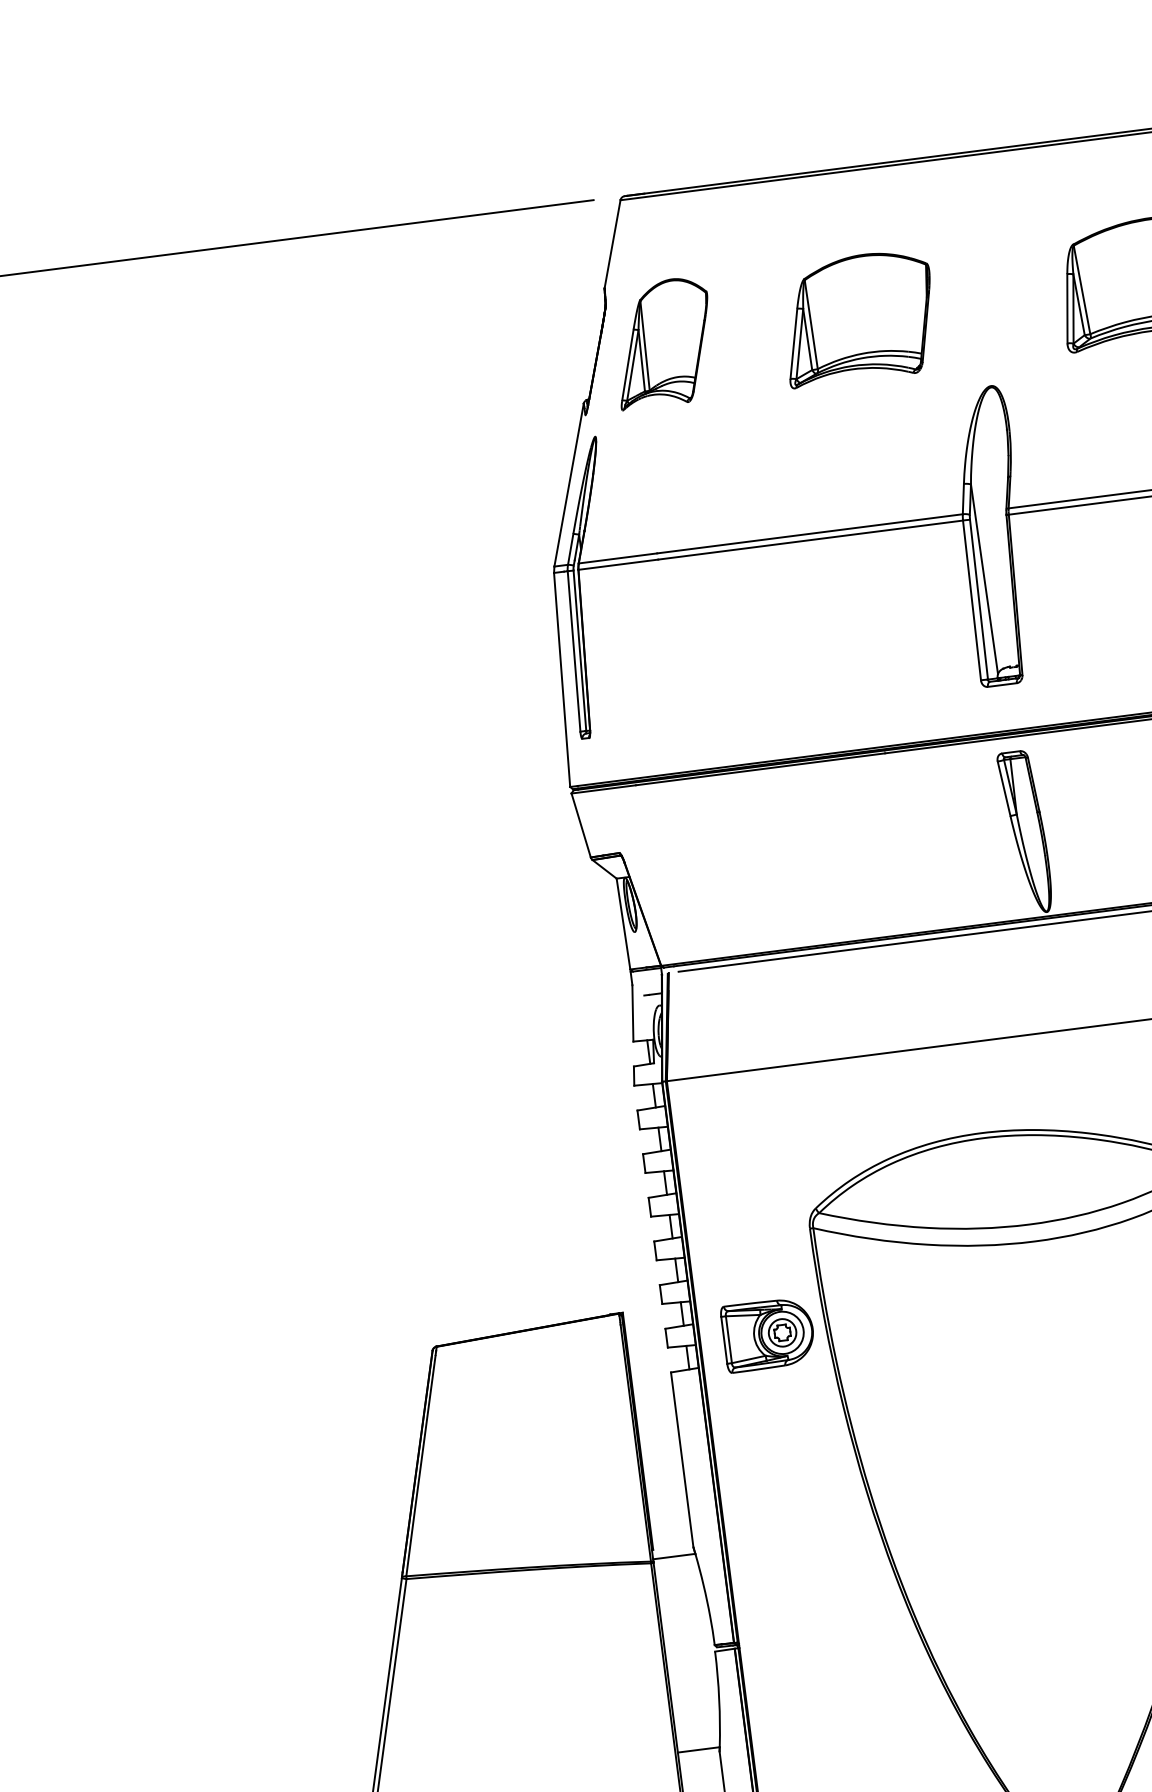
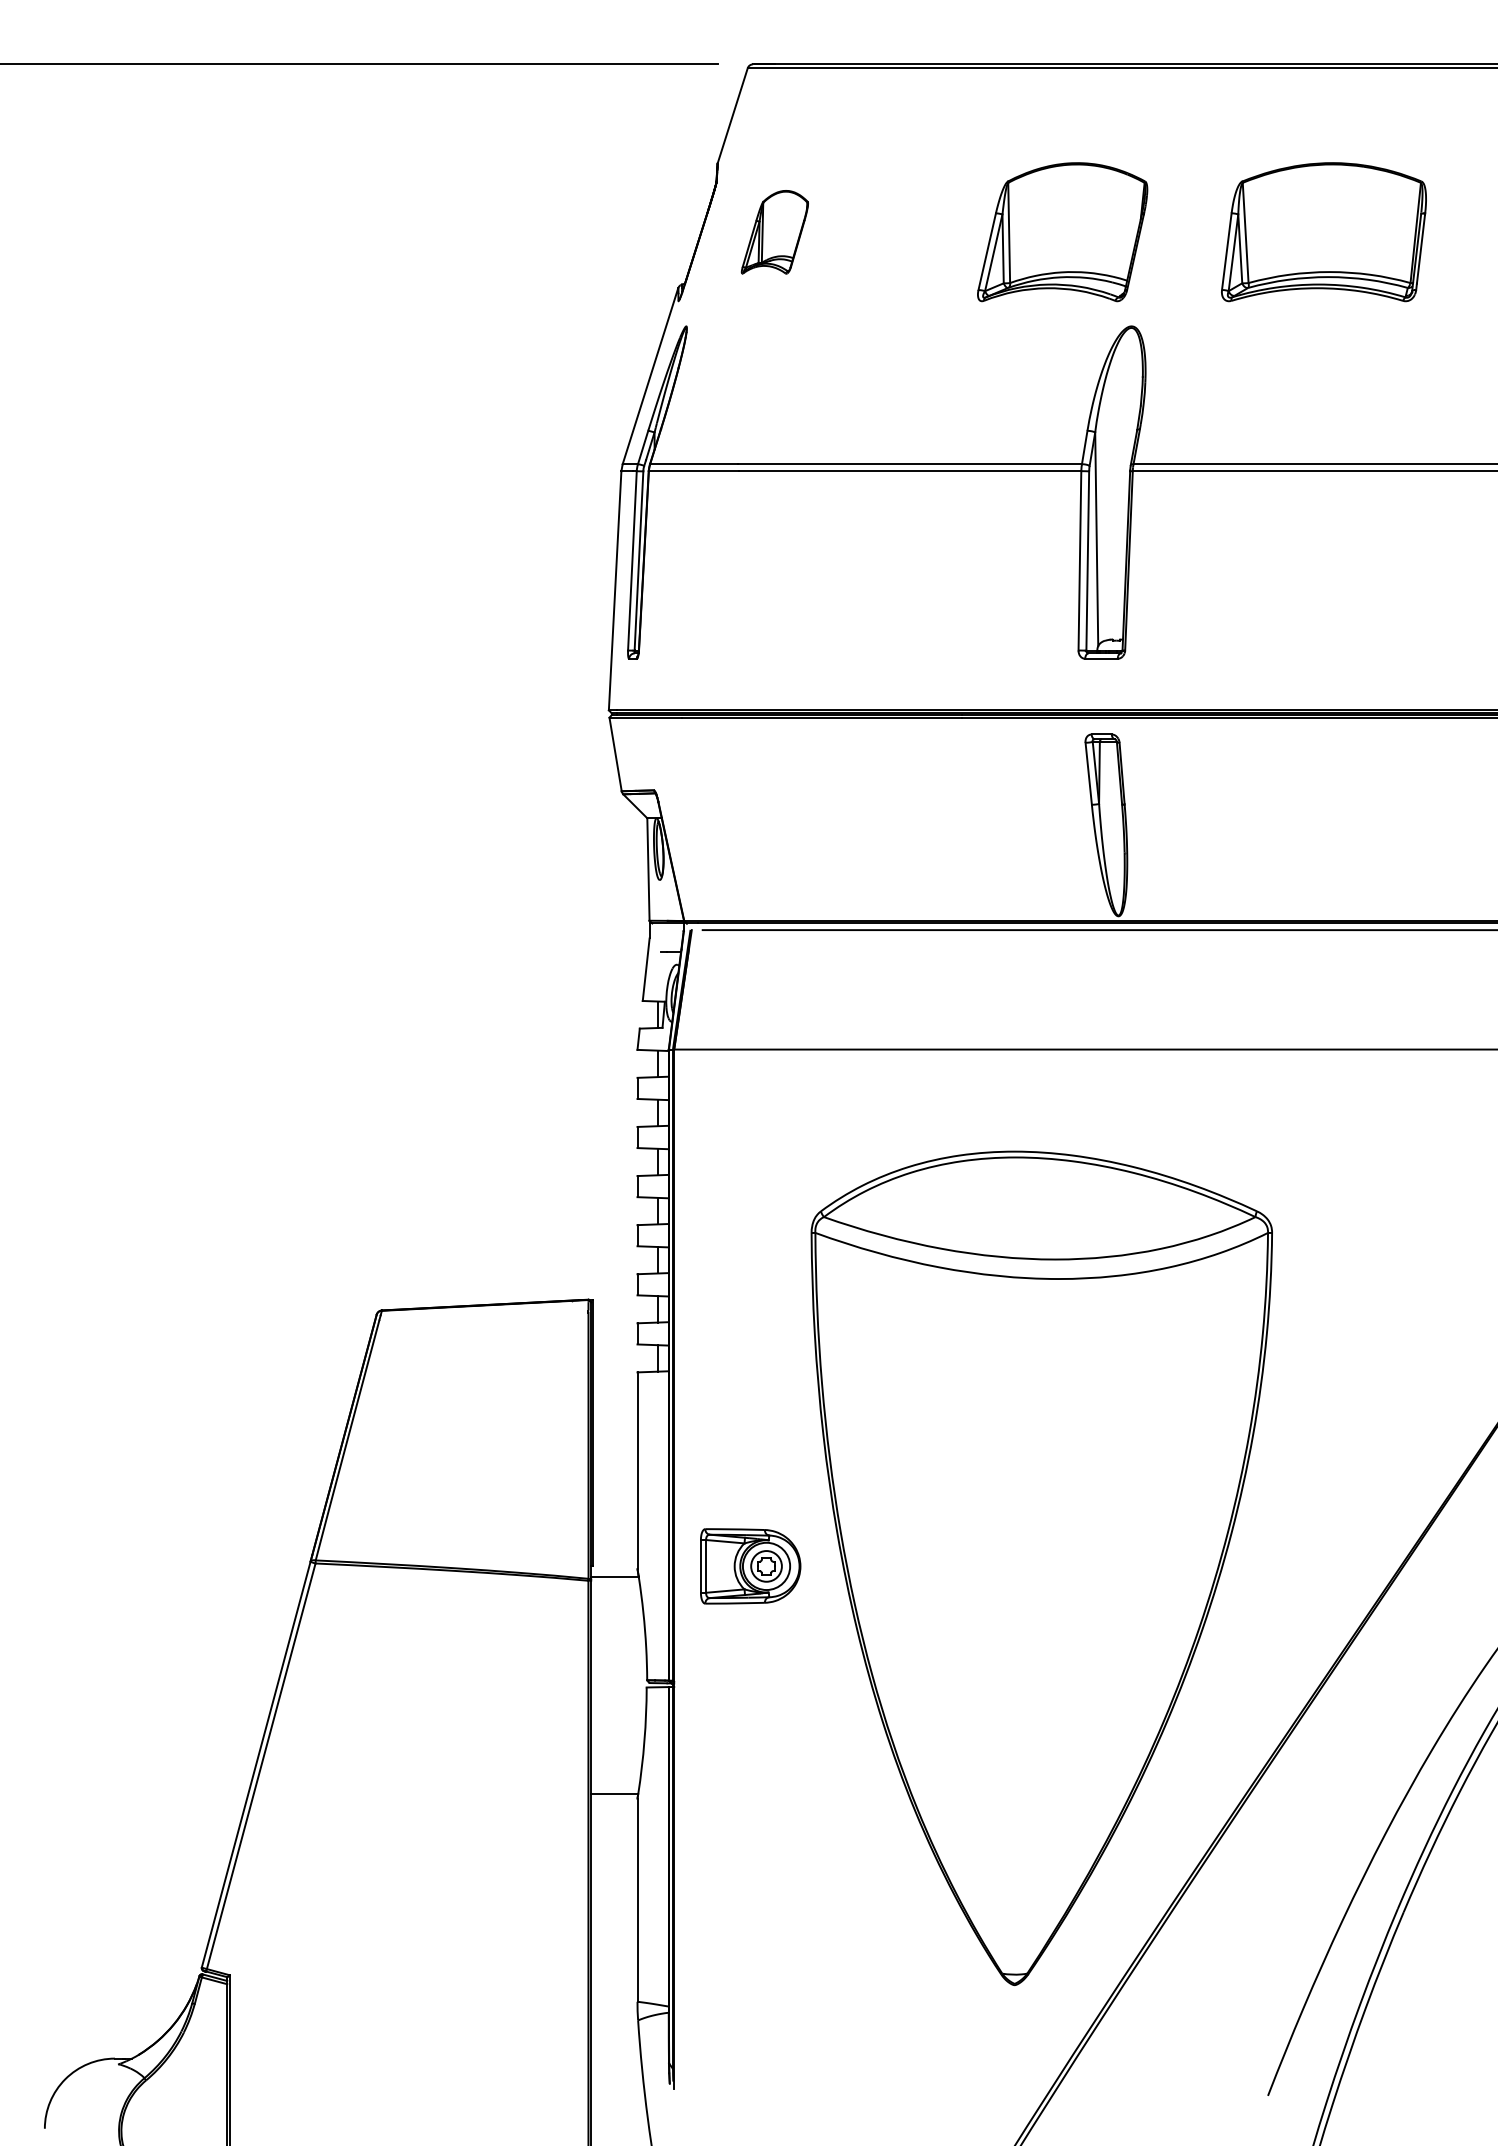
part: (858, 318) -> (1062, 232), moved
part: (663, 343) -> (774, 232), size x0.6
part: (768, 1334) -> (750, 1566), moved

